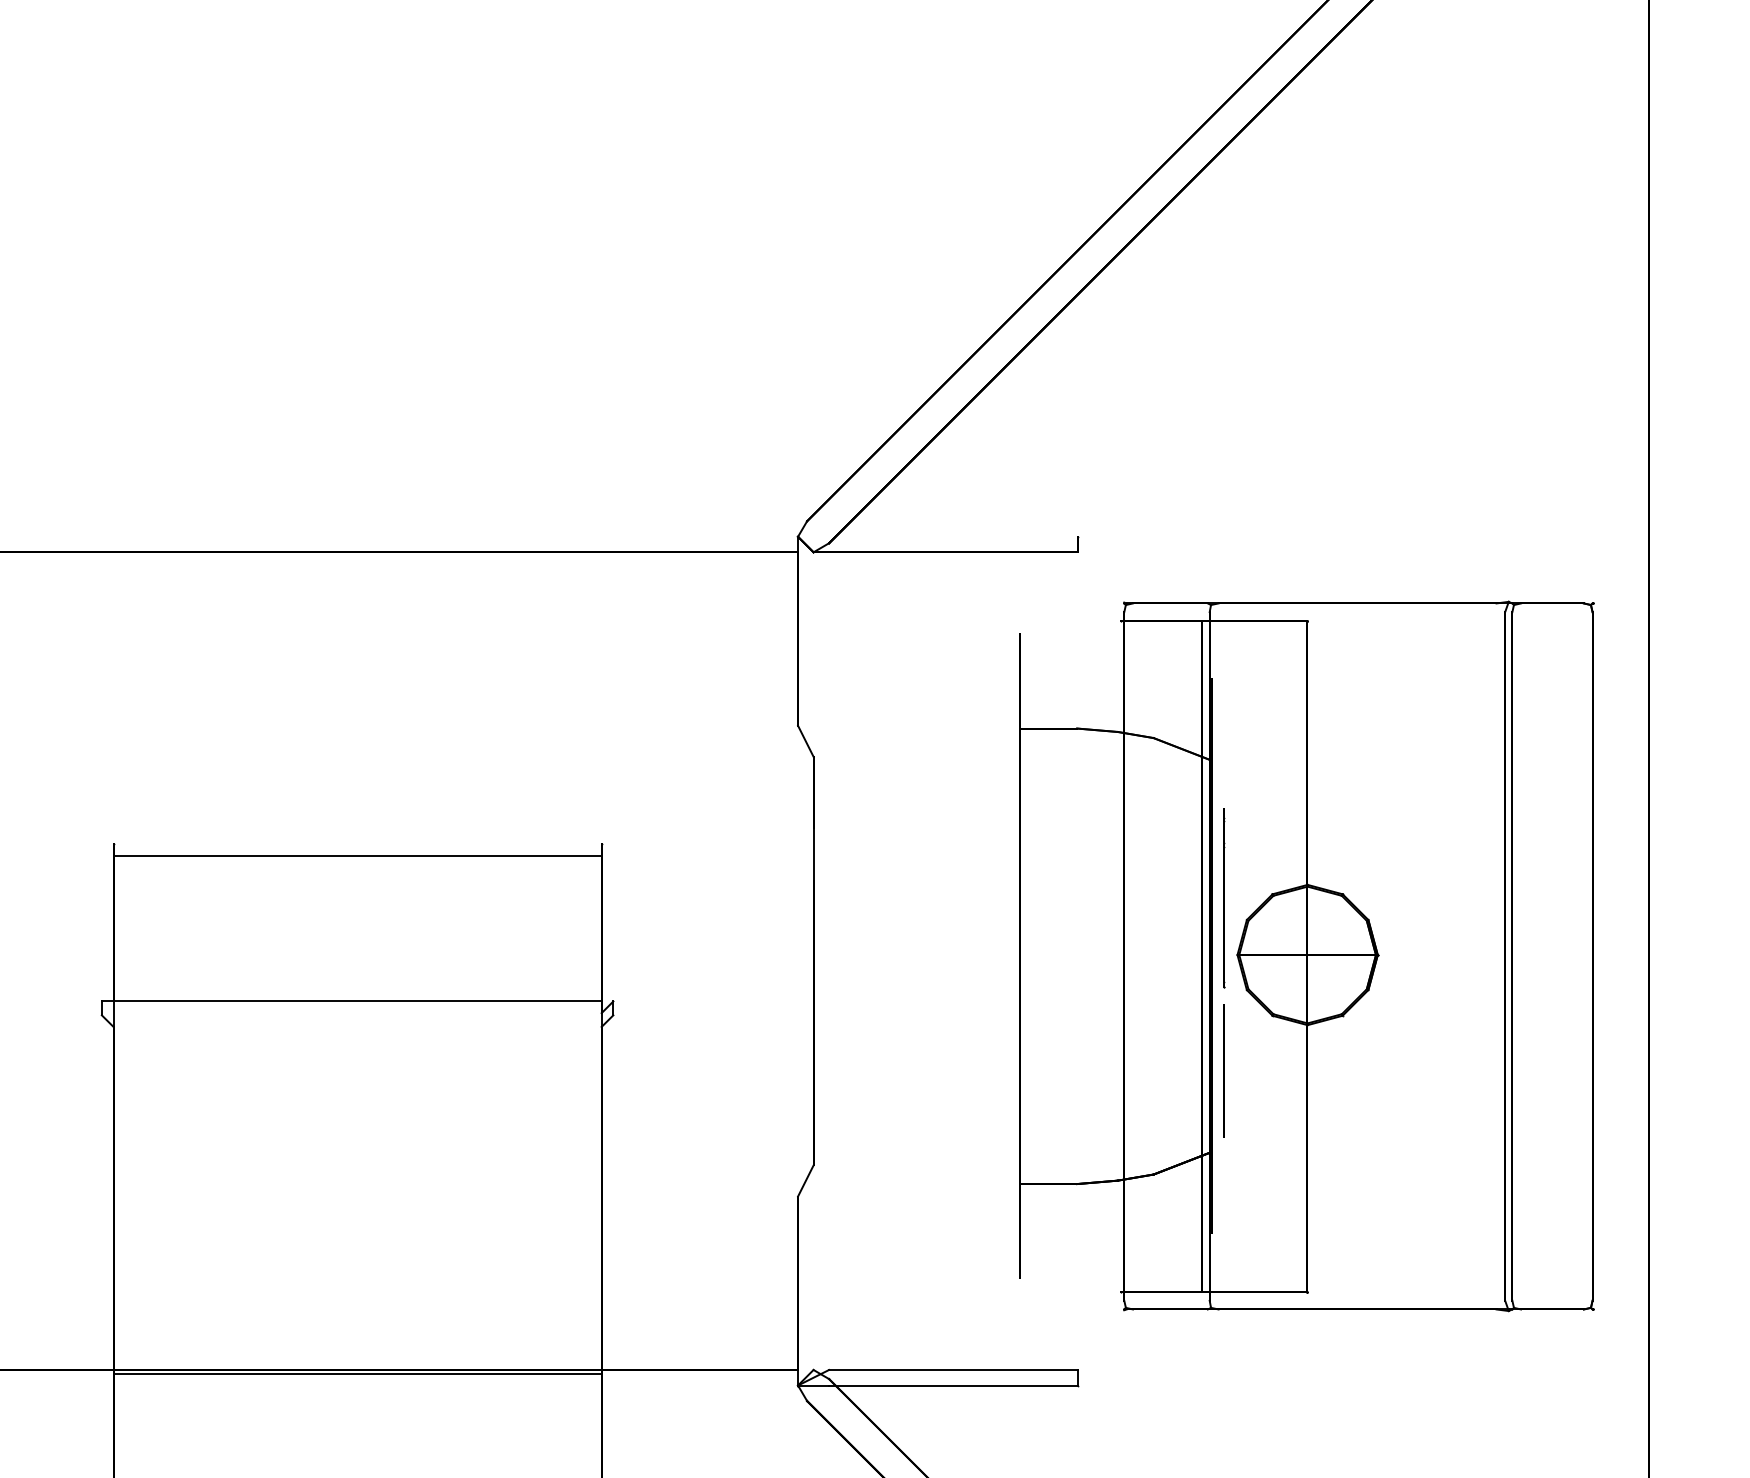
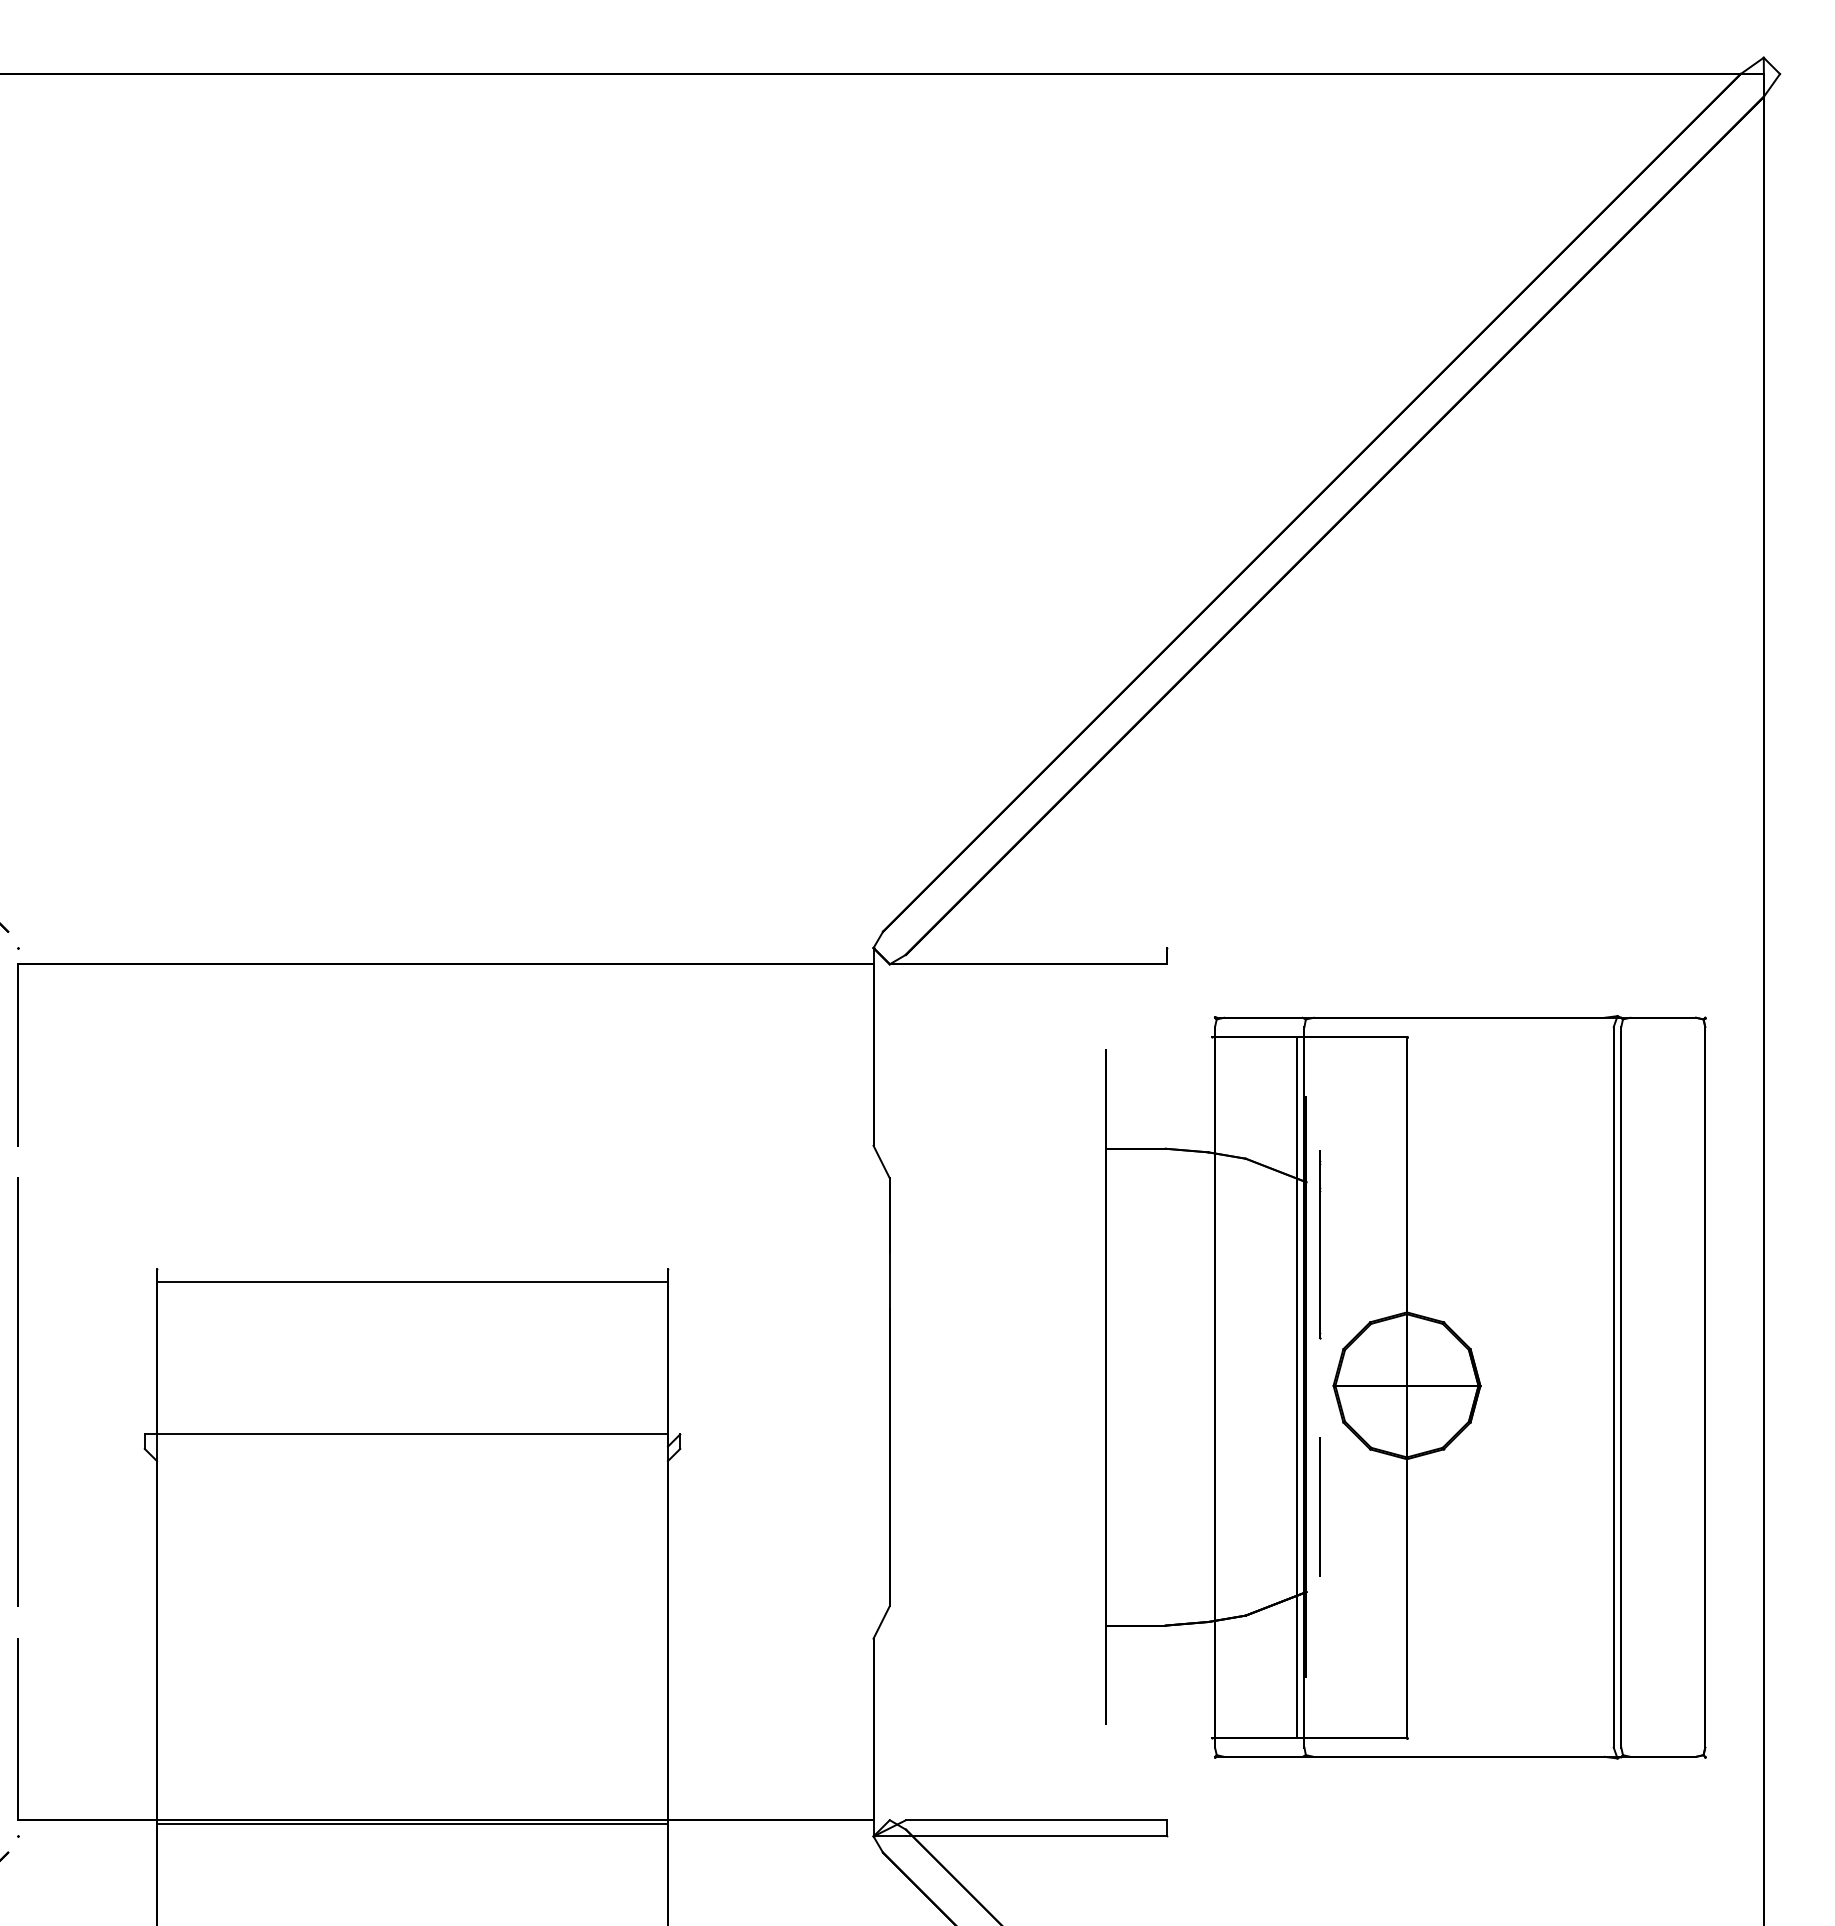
line: (1225, 897) -> (1320, 1244), moved

